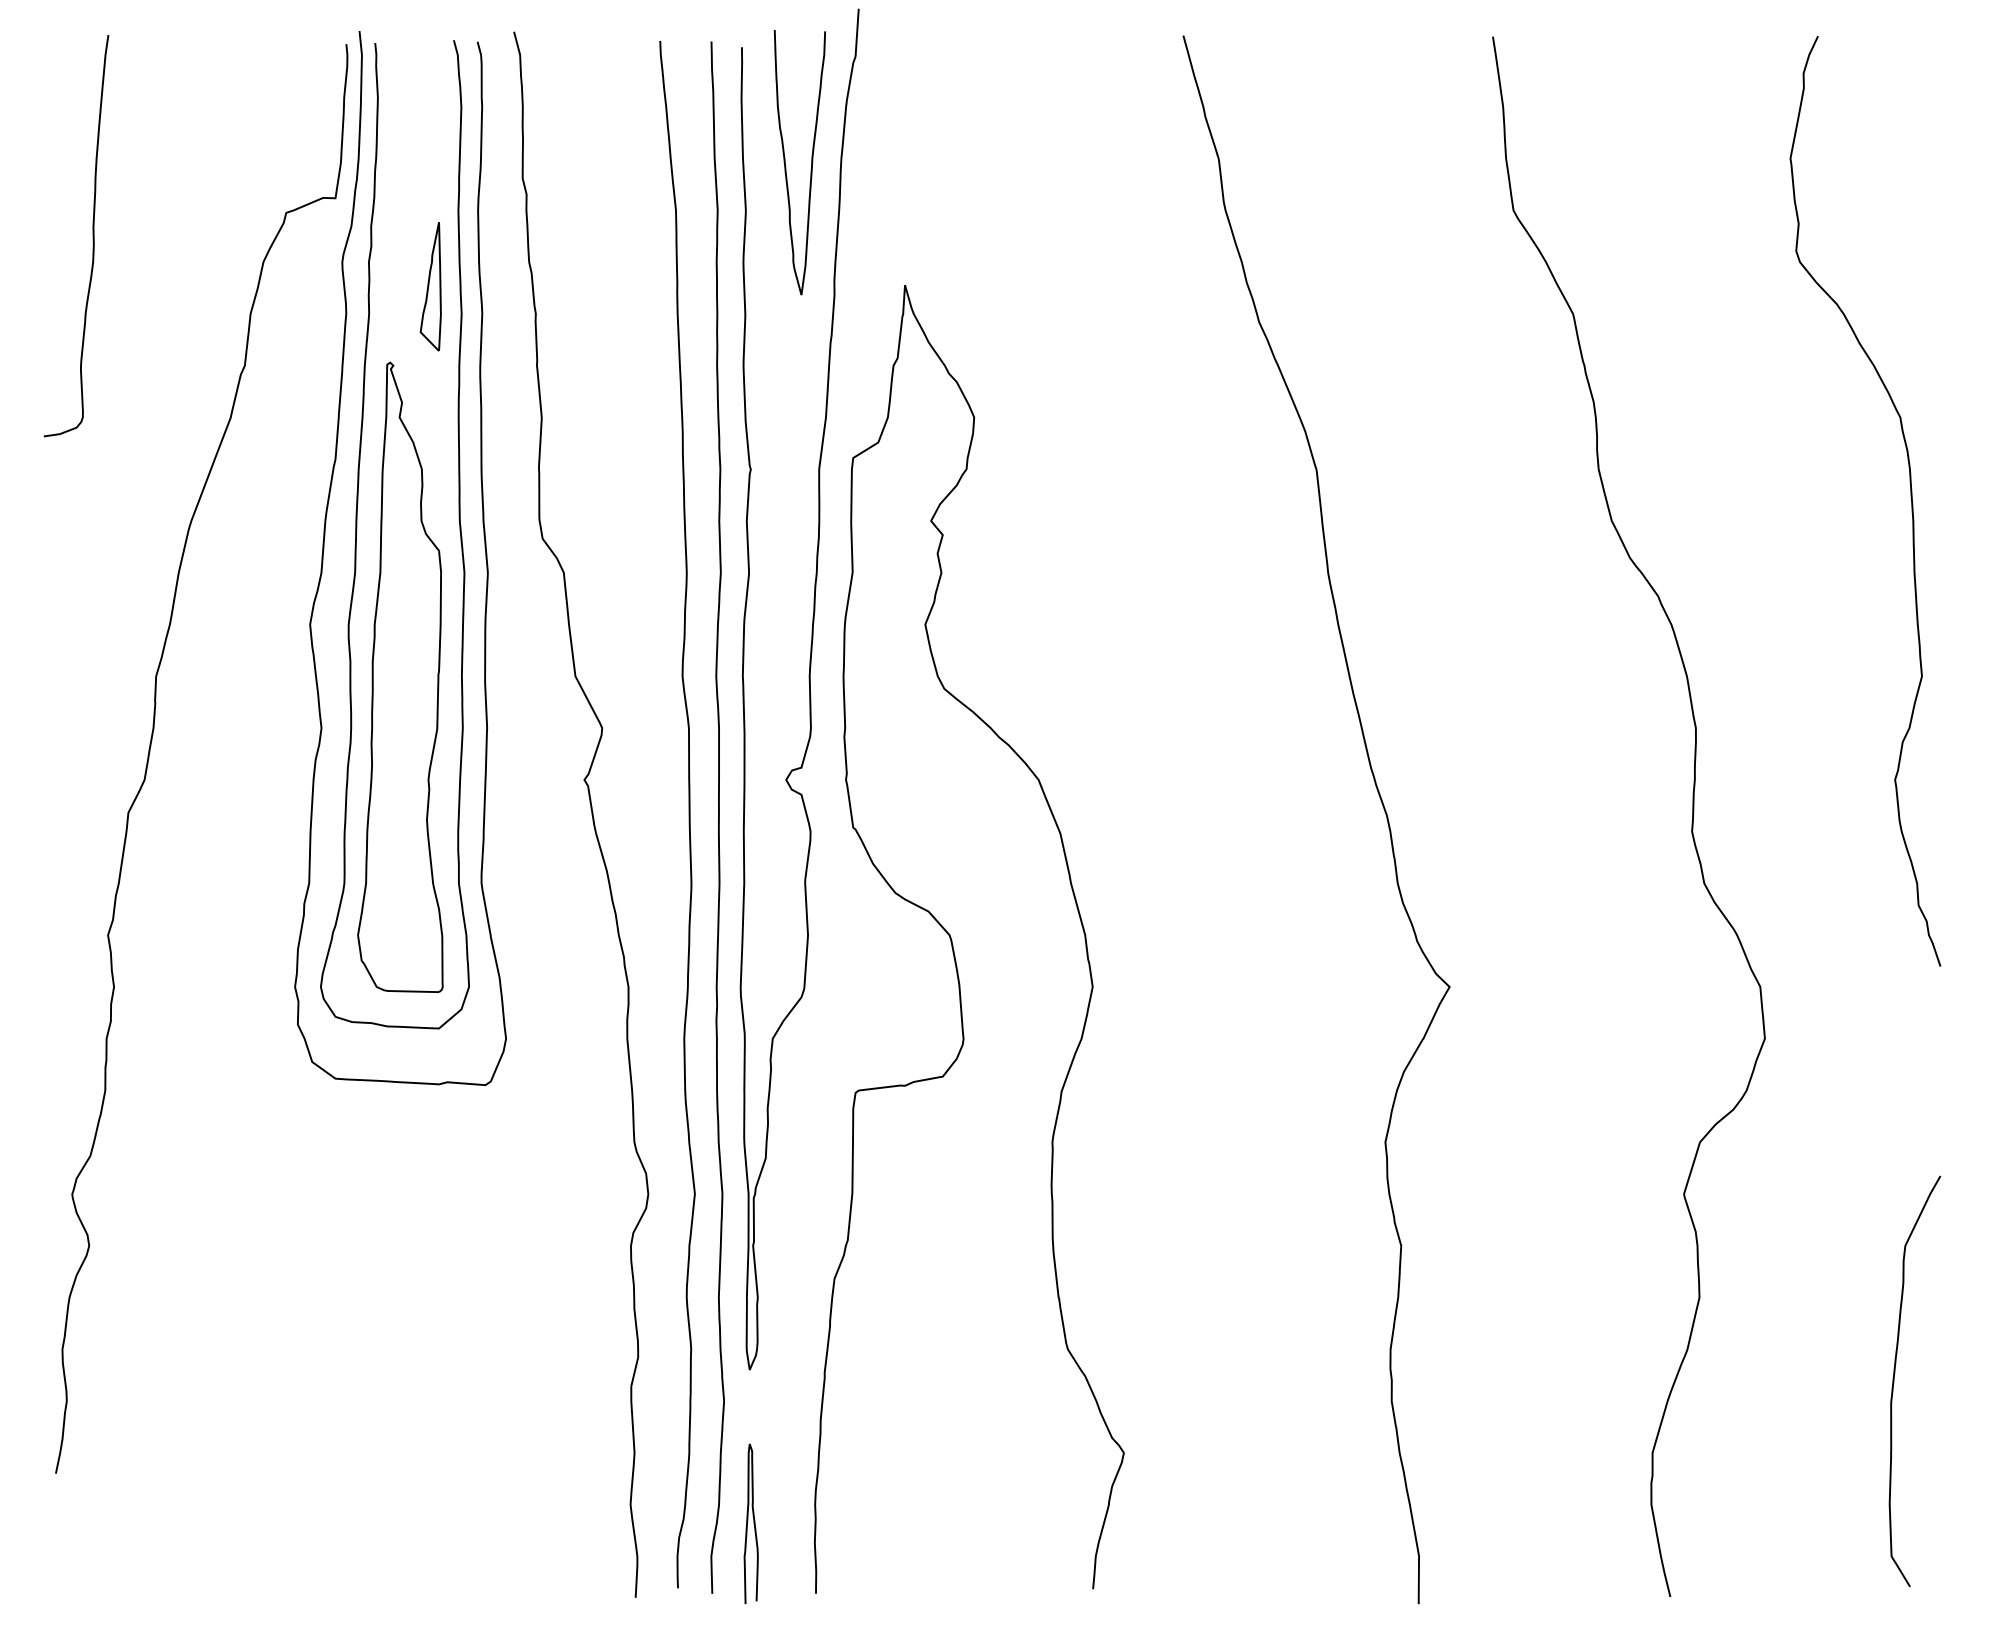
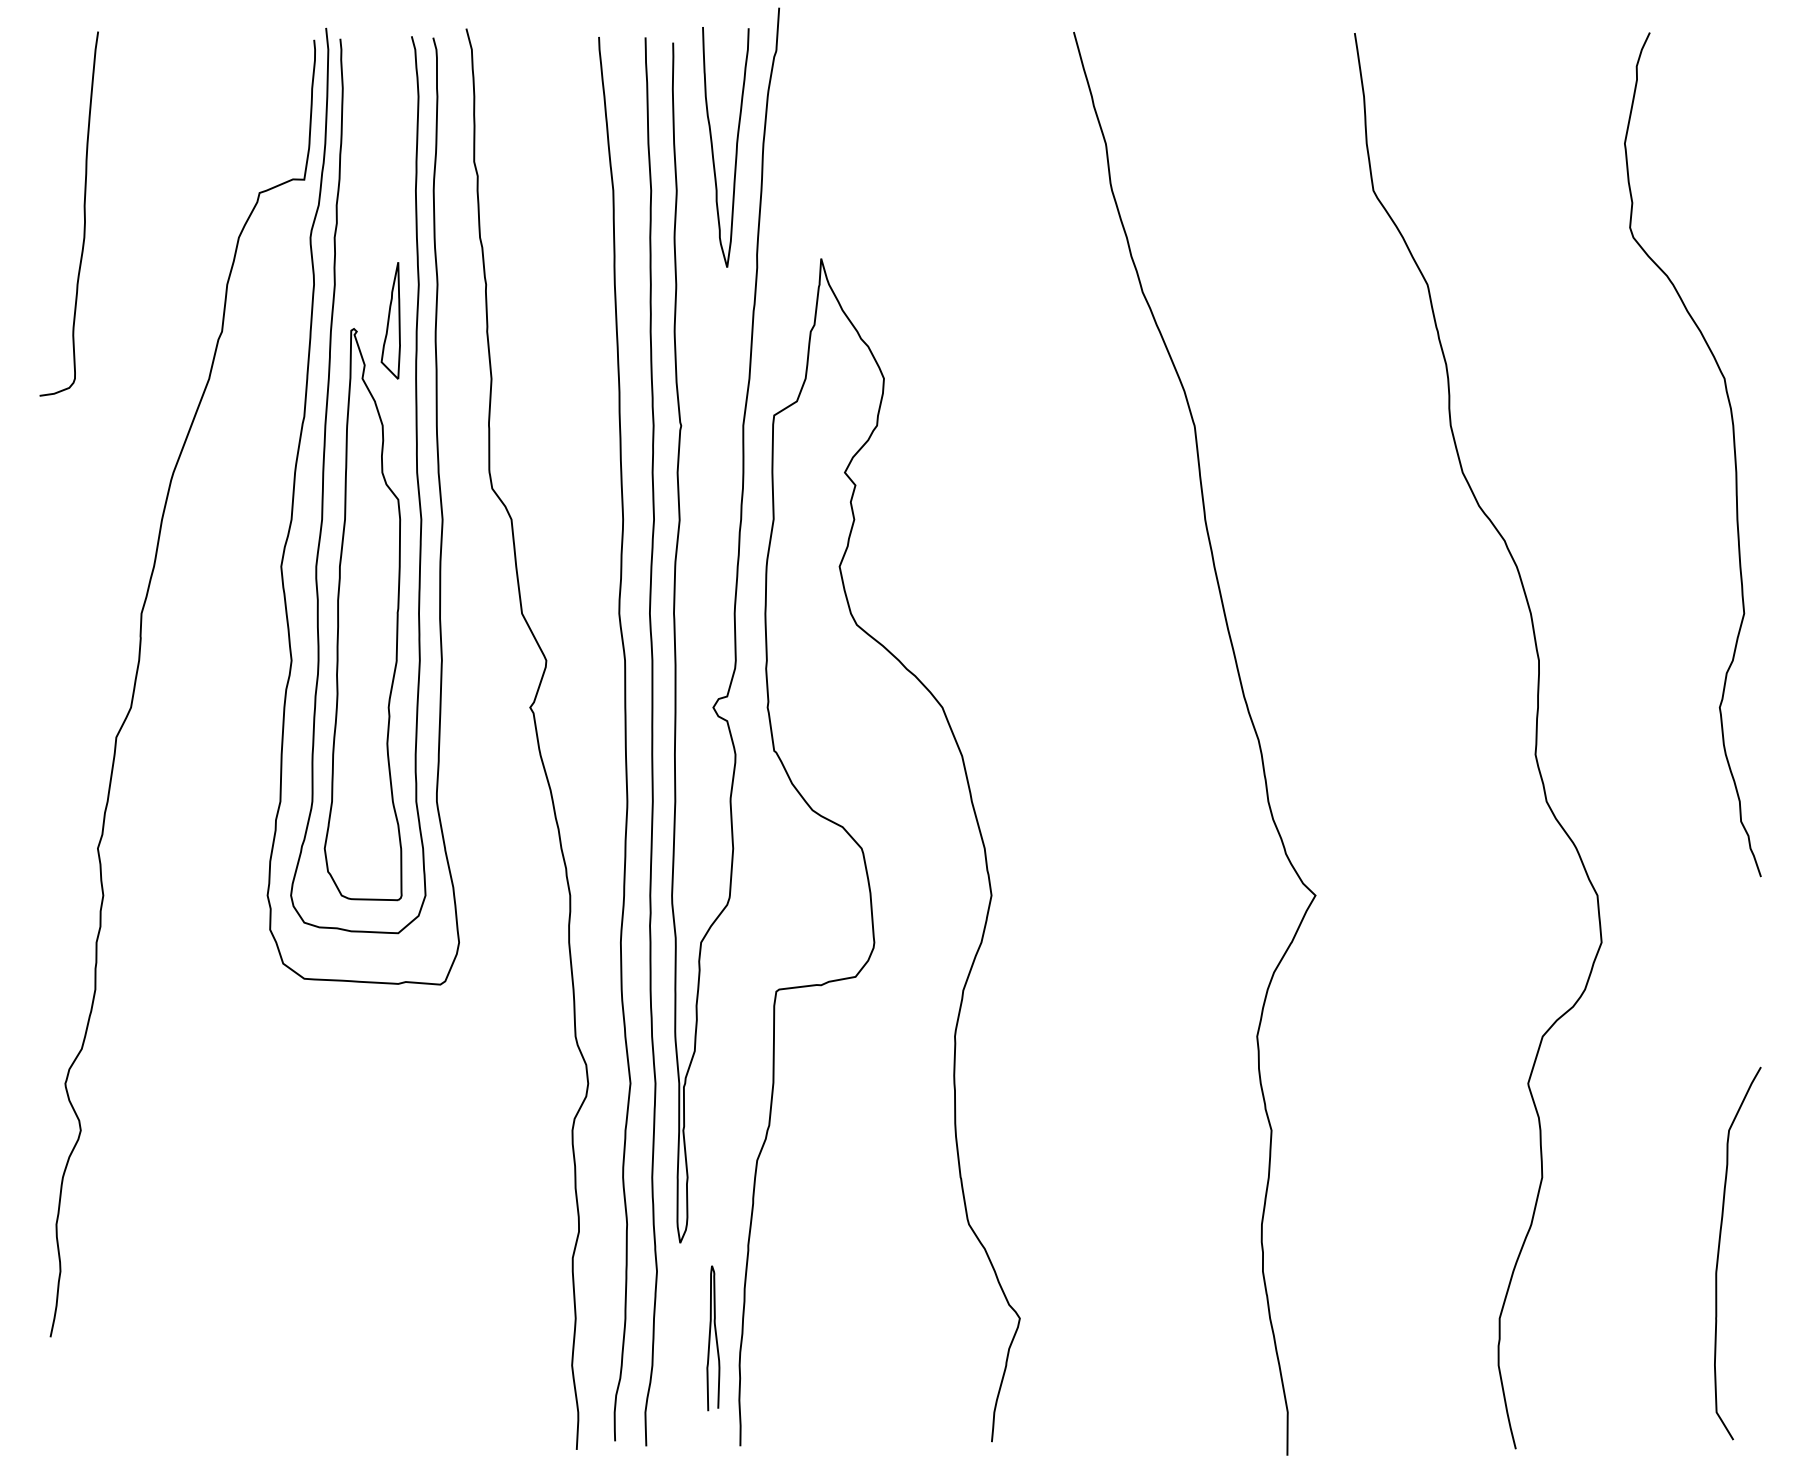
part: (430, 286) -> (390, 320), moved
curve: (748, 1521) -> (710, 1336), moved

